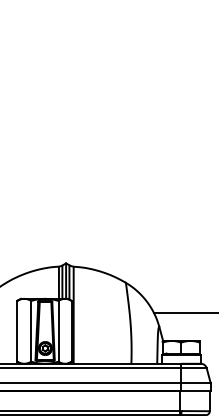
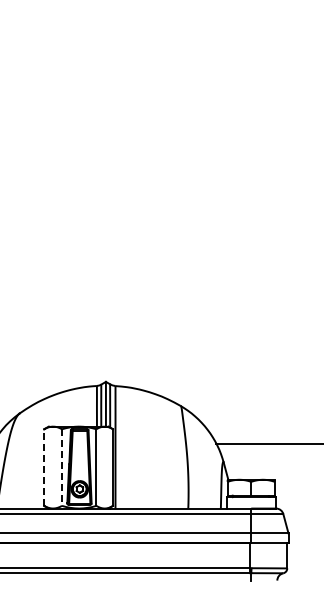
line: (17, 331) -> (44, 467), solid -> dashed
line: (31, 332) -> (62, 468), solid -> dashed

